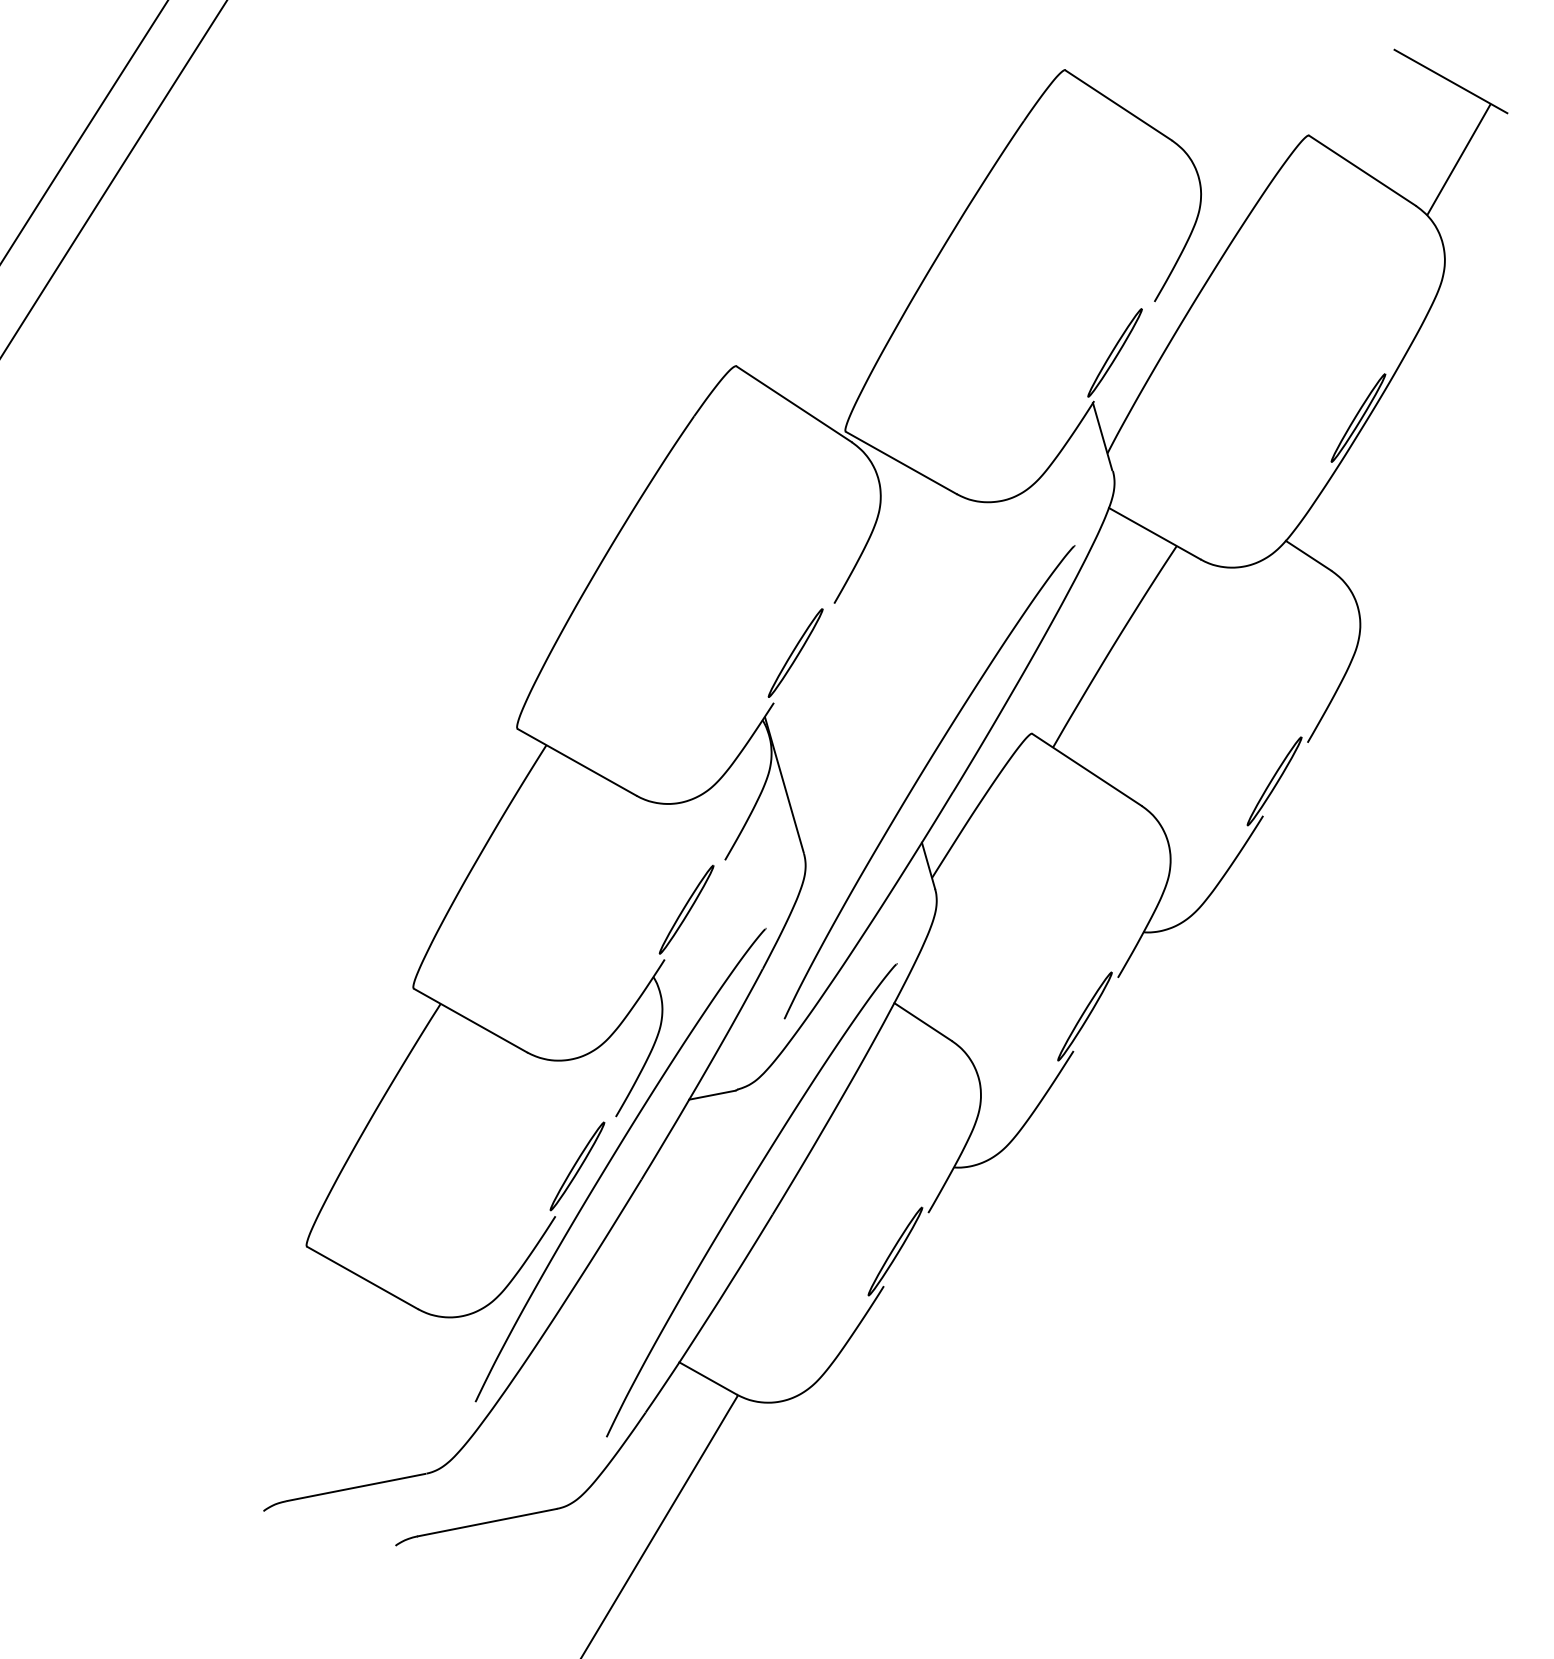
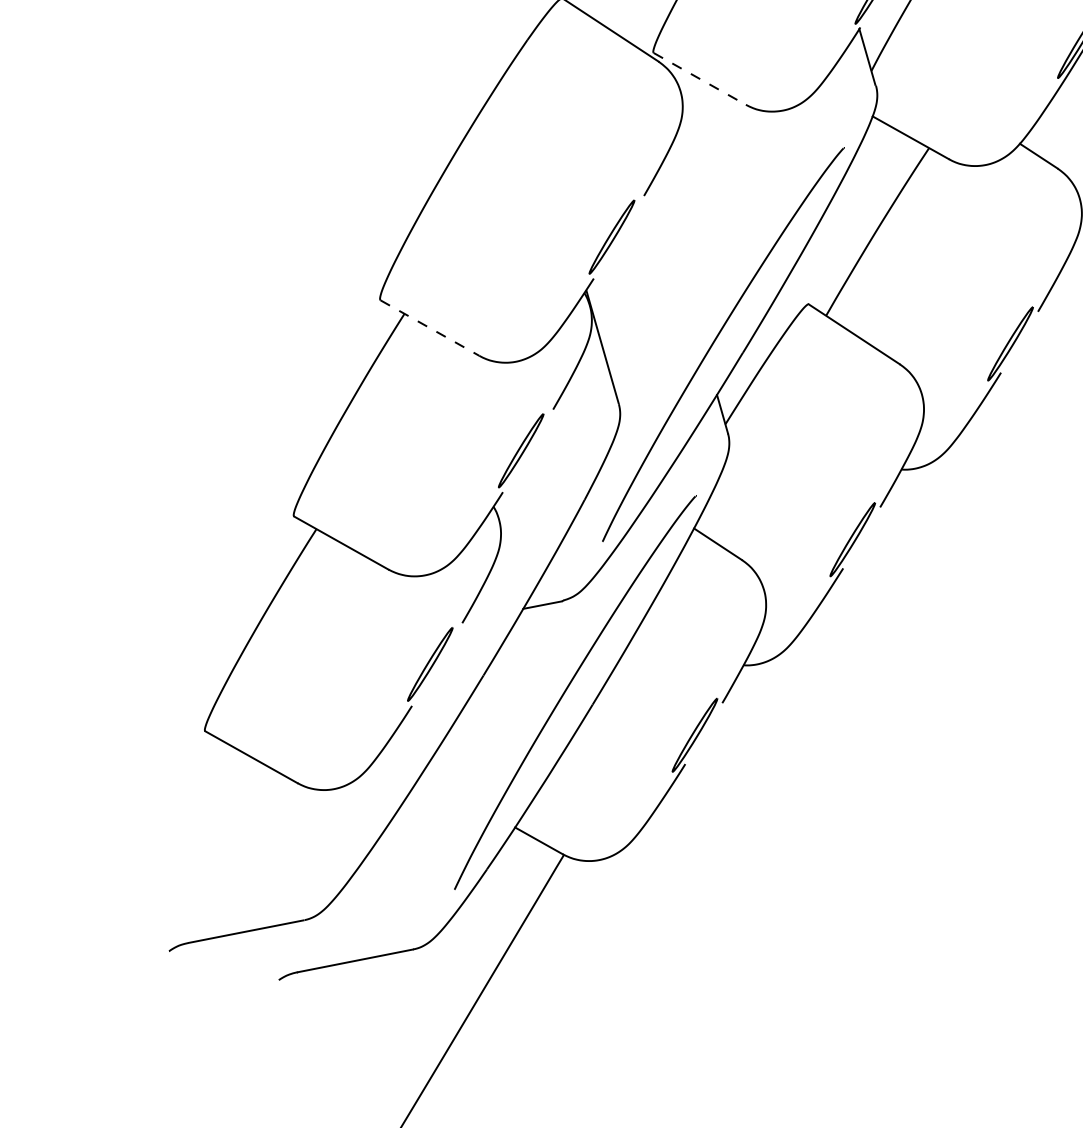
line: (901, 462) -> (700, 78), solid -> dashed
line: (577, 762) -> (430, 328), solid -> dashed
curve: (612, 1159) -> (459, 658), removed

